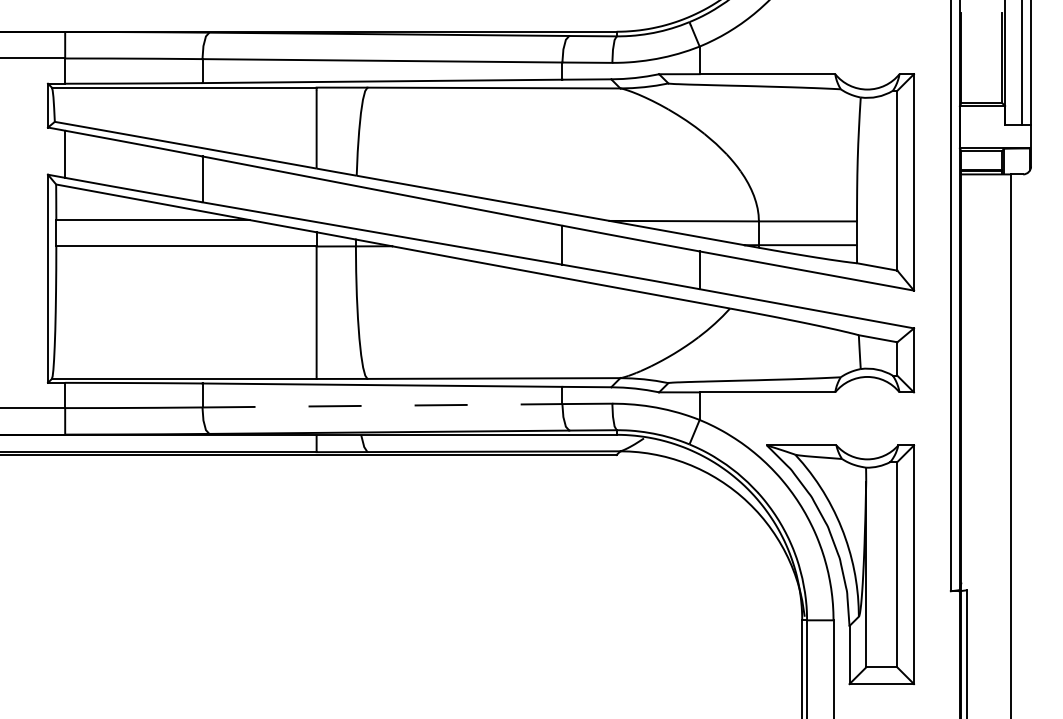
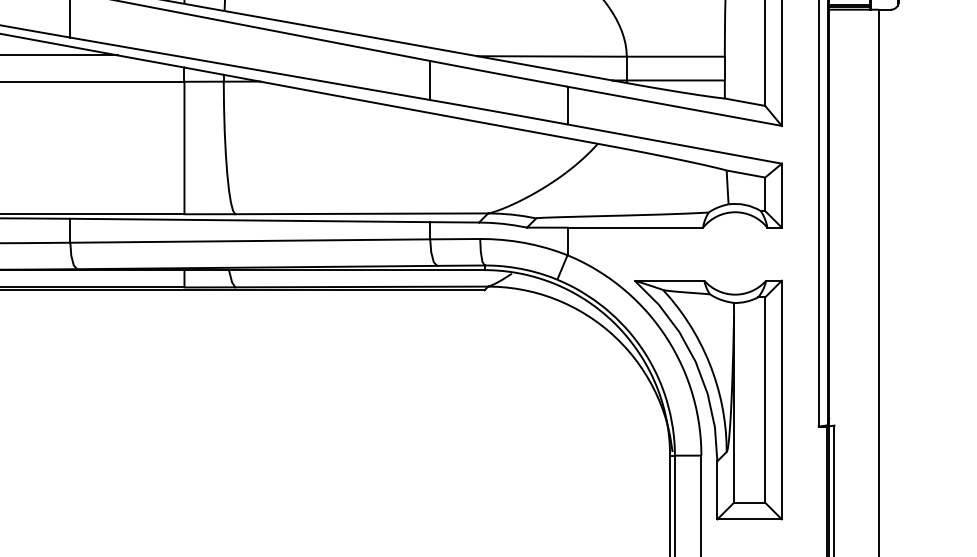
line: (382, 405) -> (250, 240), dashed -> solid

